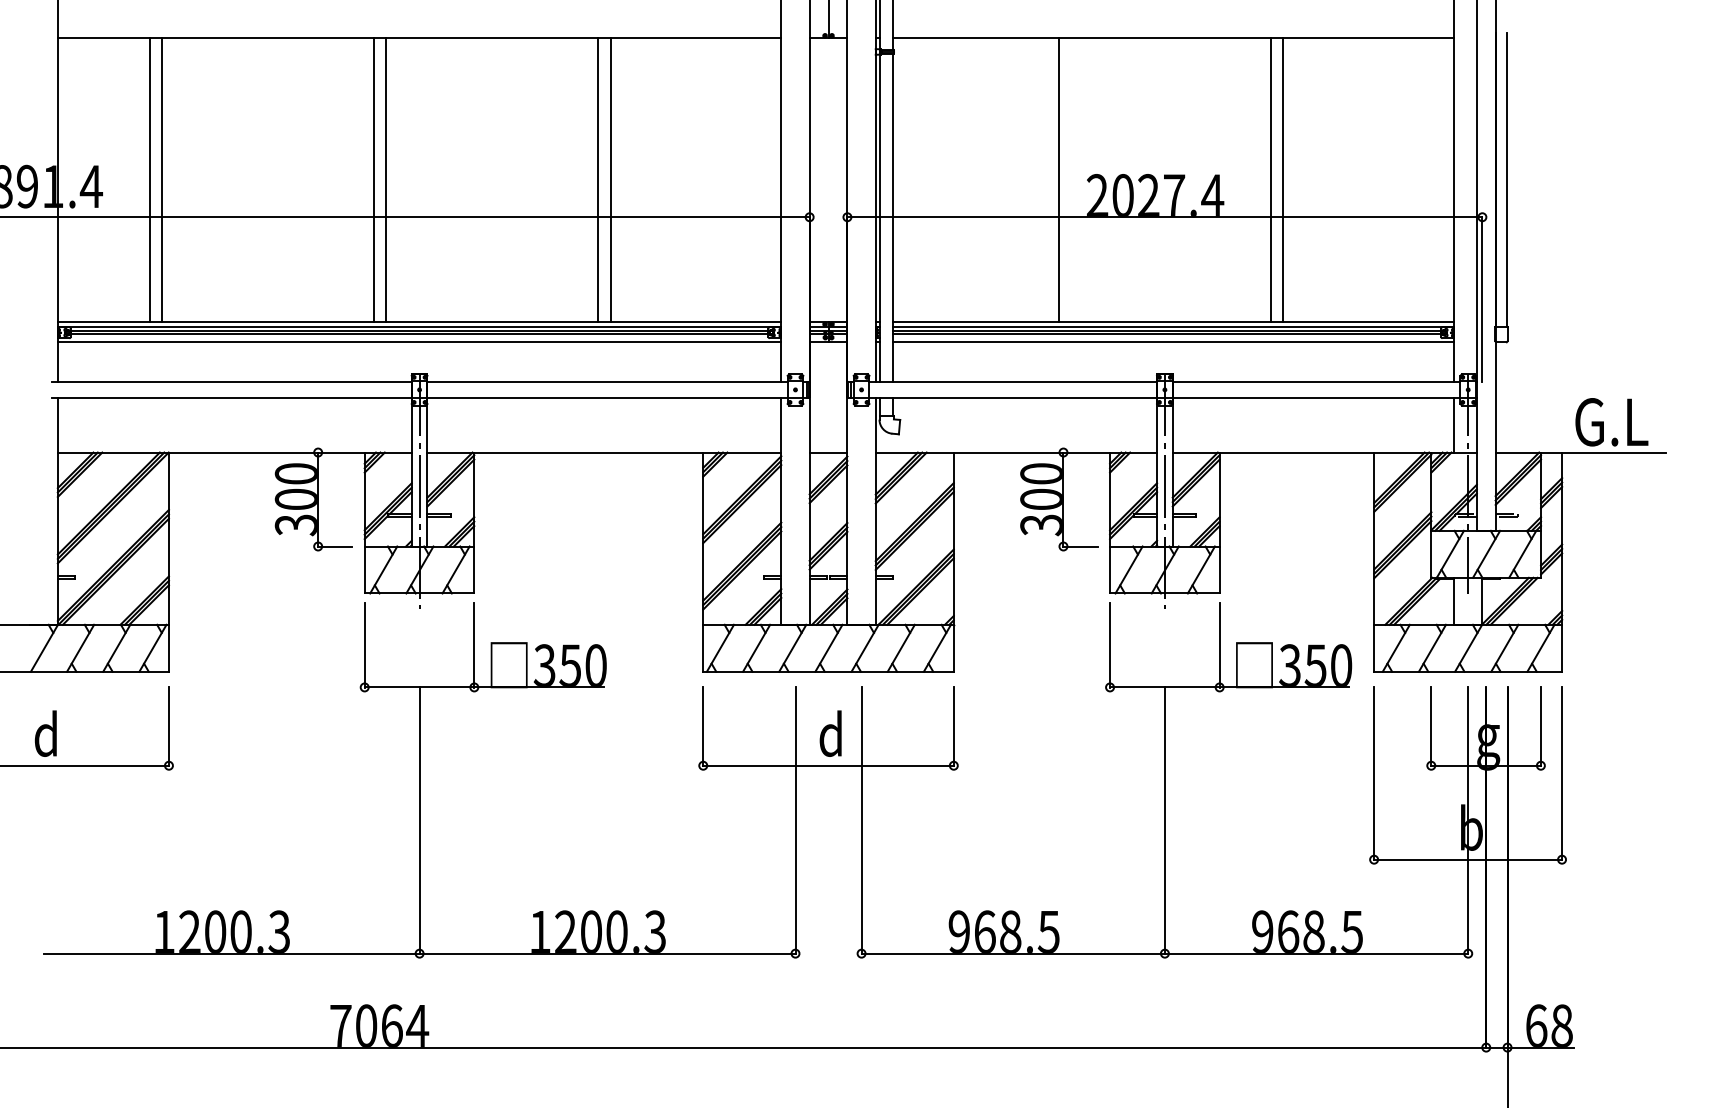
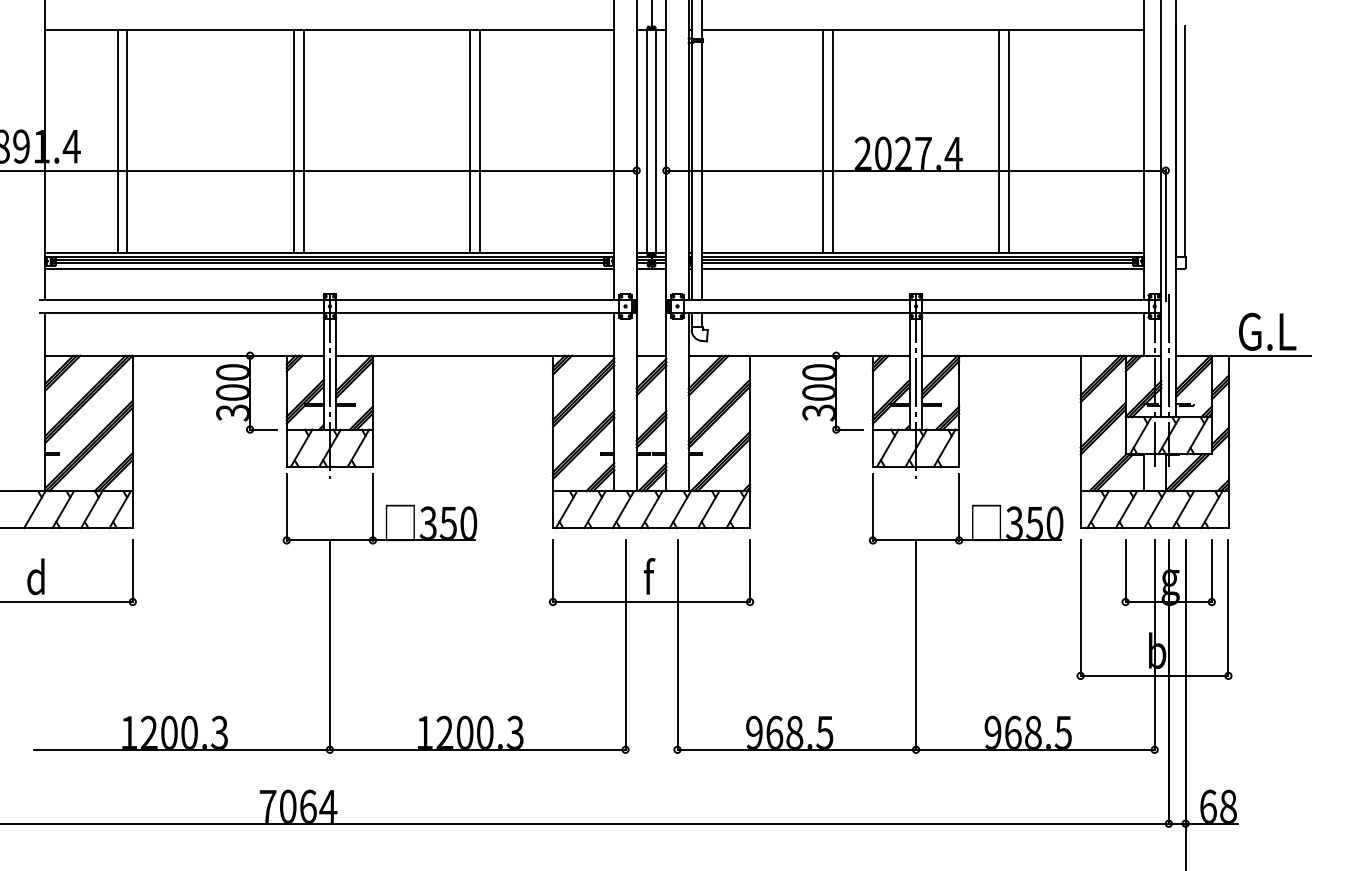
line: (822, 180) -> (646, 141), added
line: (834, 180) -> (656, 141), added
line: (1046, 180) -> (822, 141), added
line: (1486, 483) -> (1169, 380), added
text: (829, 732) -> (652, 575), d -> f

